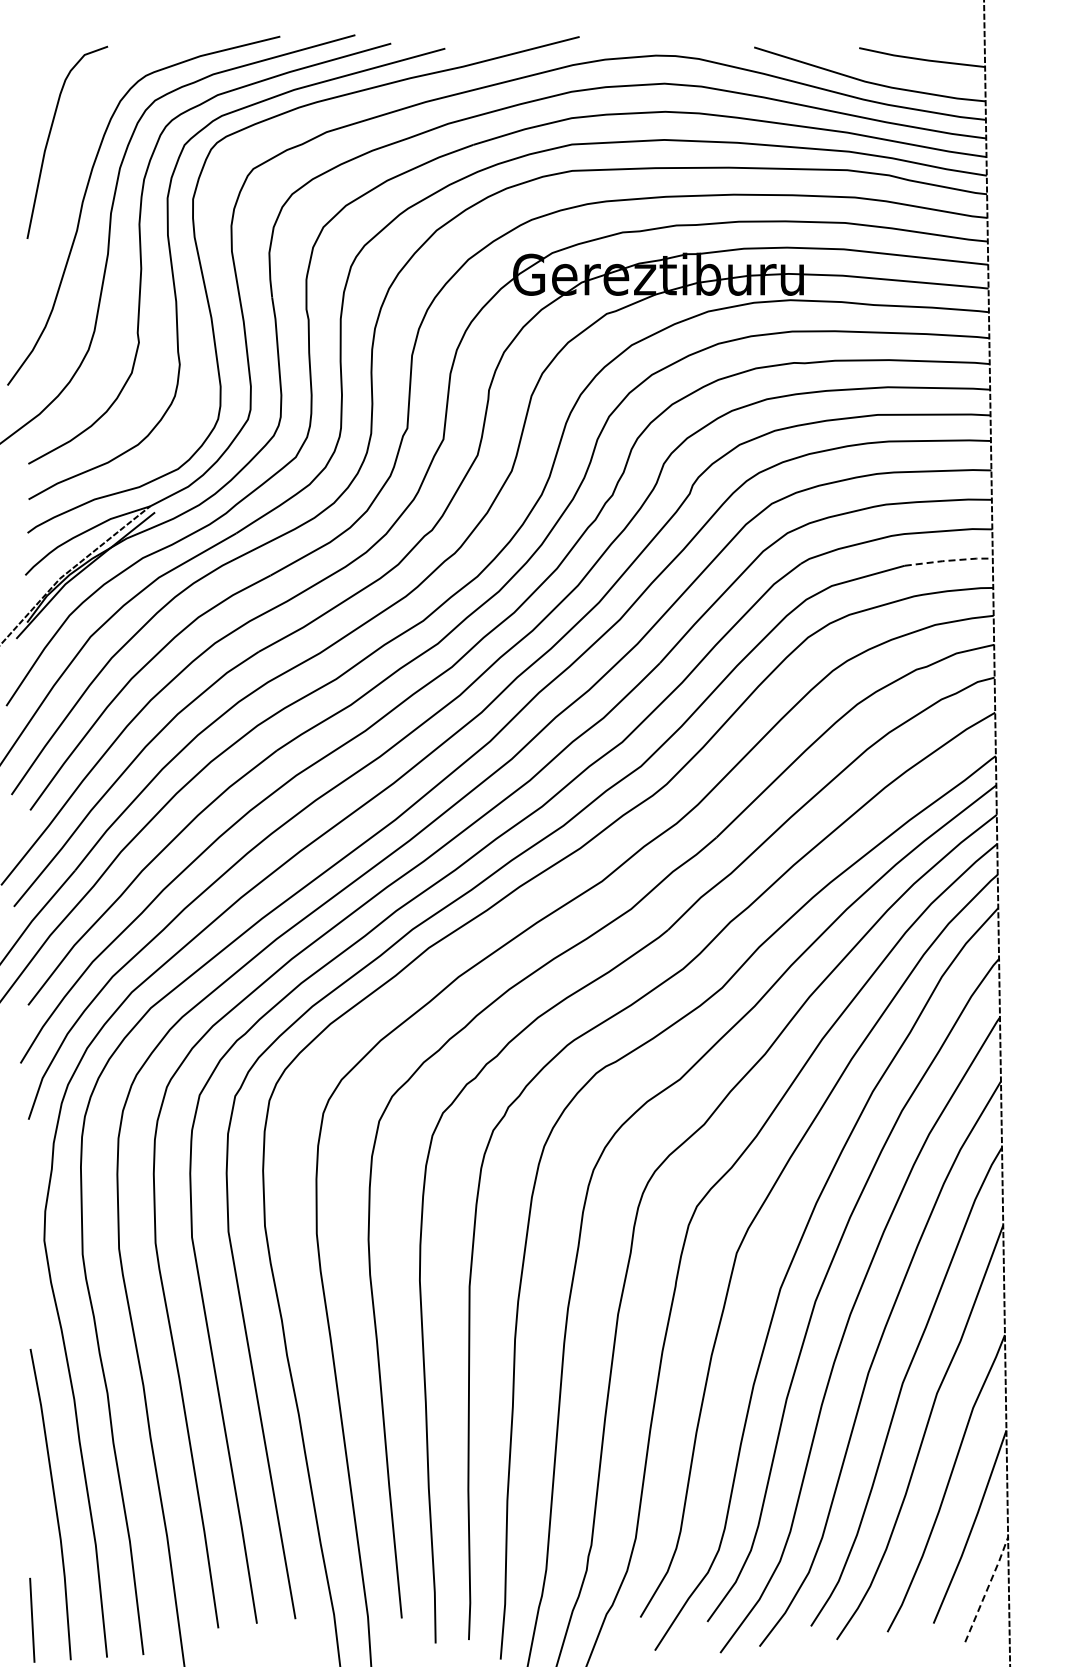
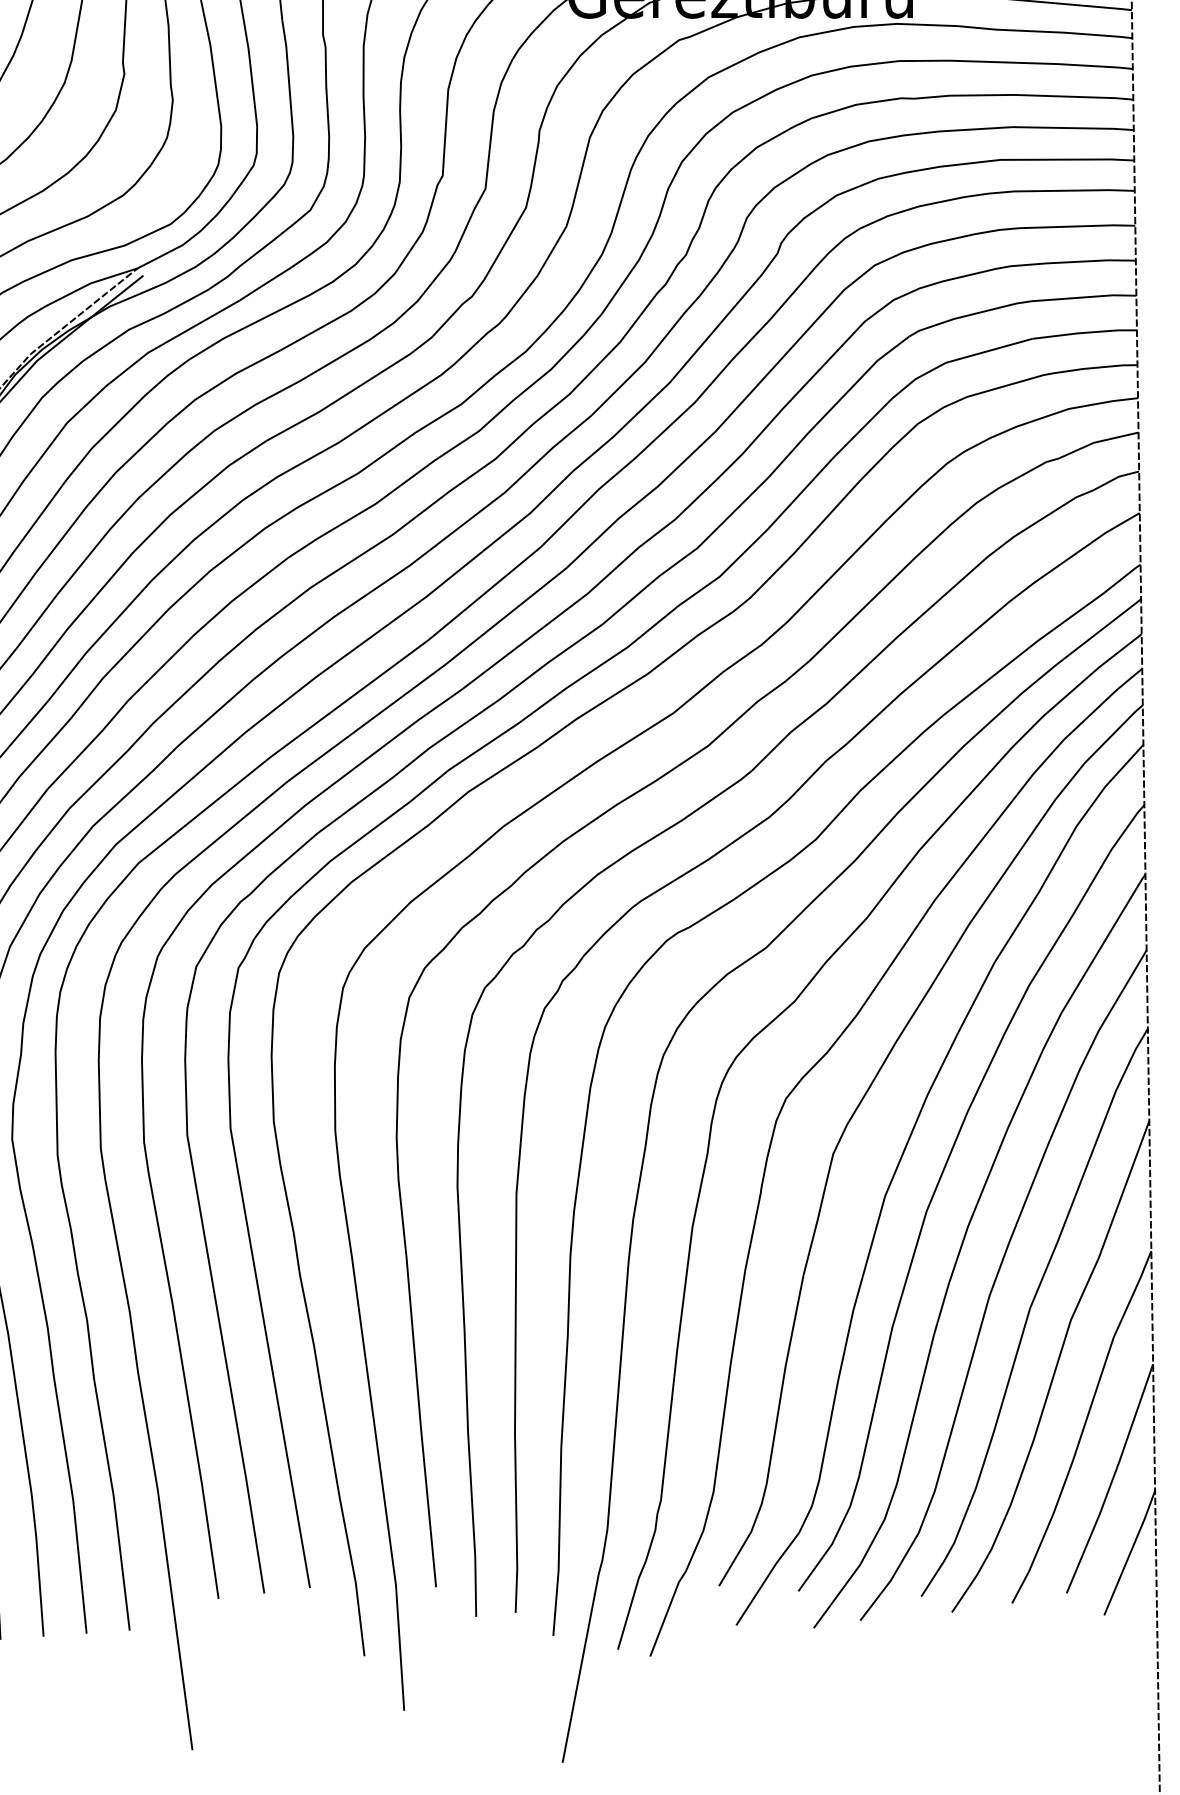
line: (948, 560) -> (1084, 332), dashed -> solid
line: (987, 1589) -> (1130, 1552), dashed -> solid

